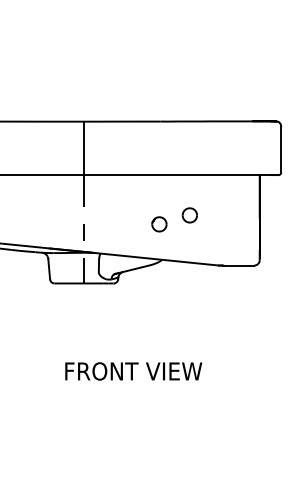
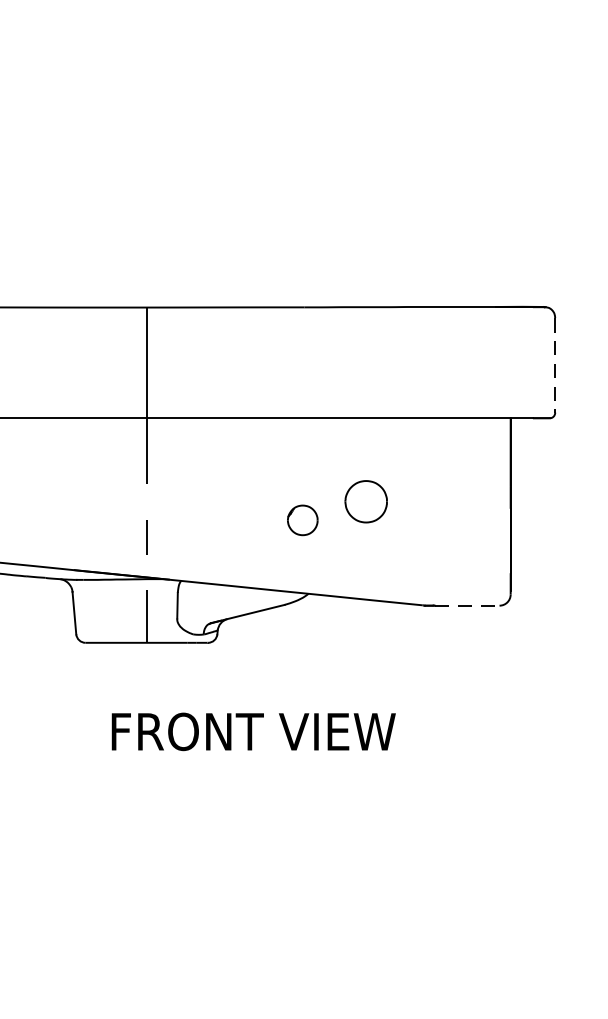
line: (281, 149) -> (555, 365), solid -> dashed
part: (189, 215) -> (365, 501), size x1.4
line: (238, 265) -> (466, 605), solid -> dashed
text: (133, 371) -> (253, 731), moved

